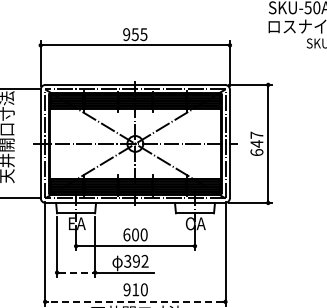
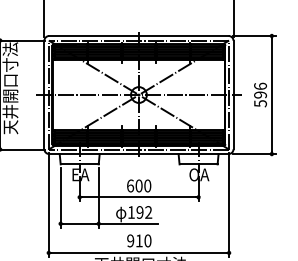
text: (256, 143) -> (260, 94), 647 -> 596
text: (127, 260) -> (131, 211), 392 -> 192
line: (76, 272) -> (80, 223), dashed -> solid
line: (135, 301) -> (139, 252), dashed -> solid

